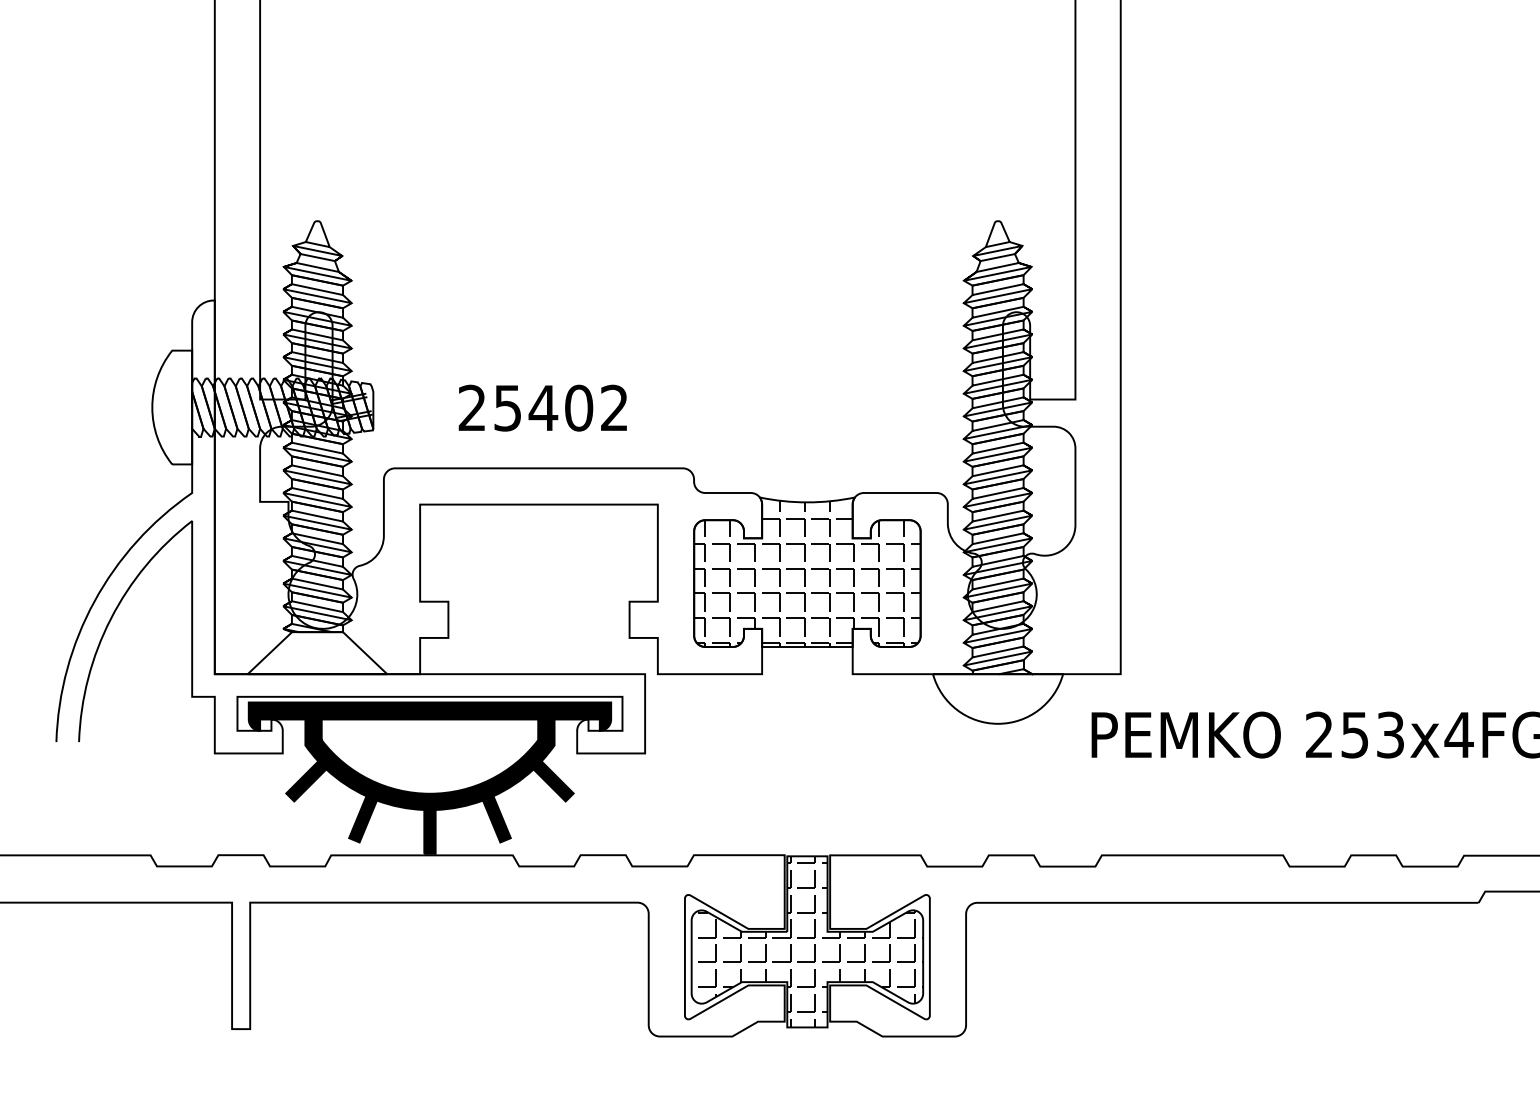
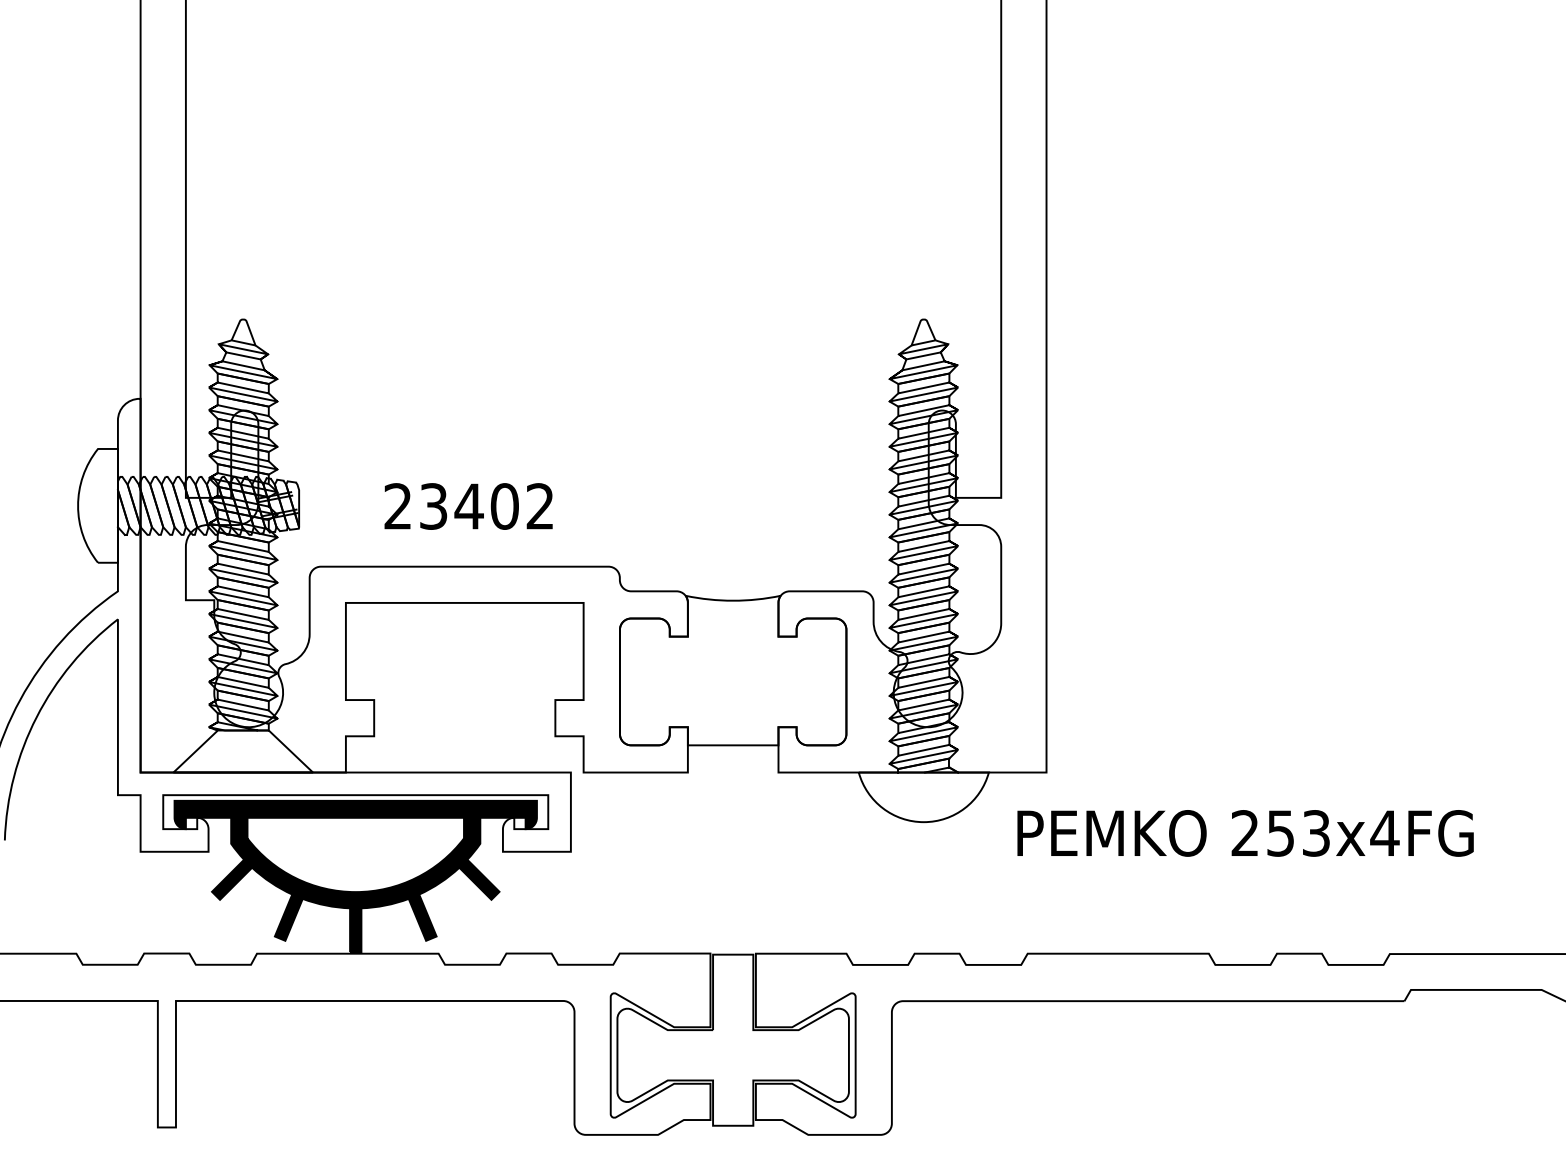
text: (507, 408) -> (433, 506), 25402 -> 23402
hatch: (806, 572) -> (732, 670), removed
hatch: (809, 941) -> (735, 1039), removed

